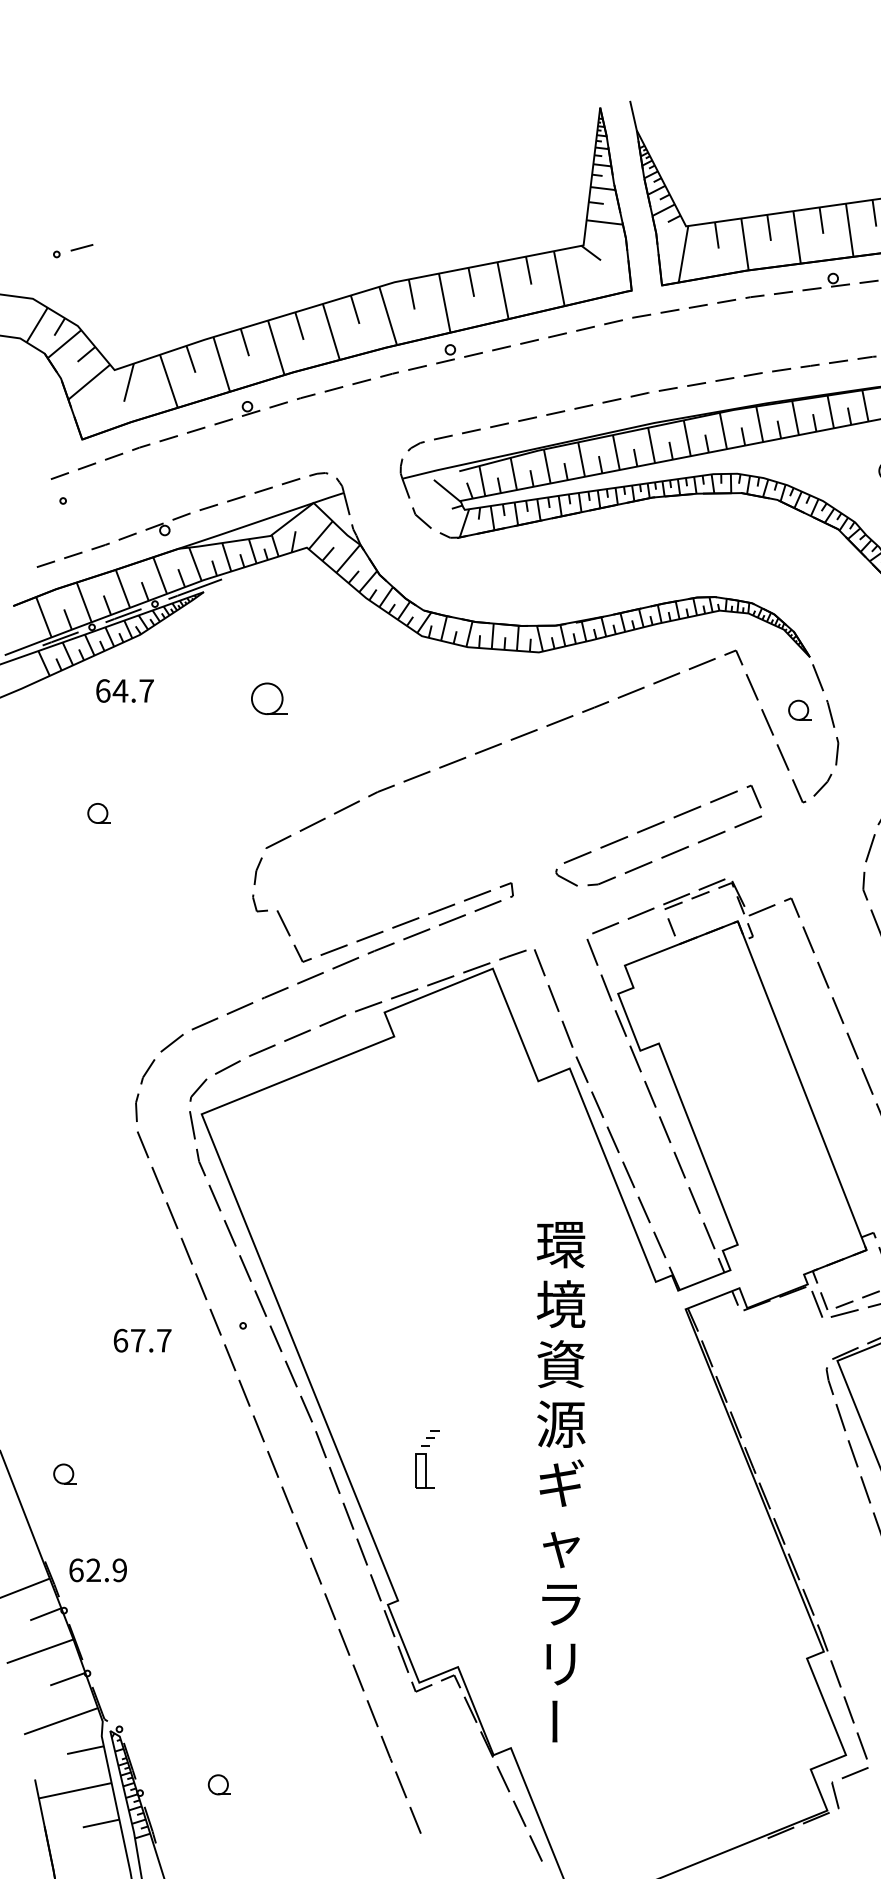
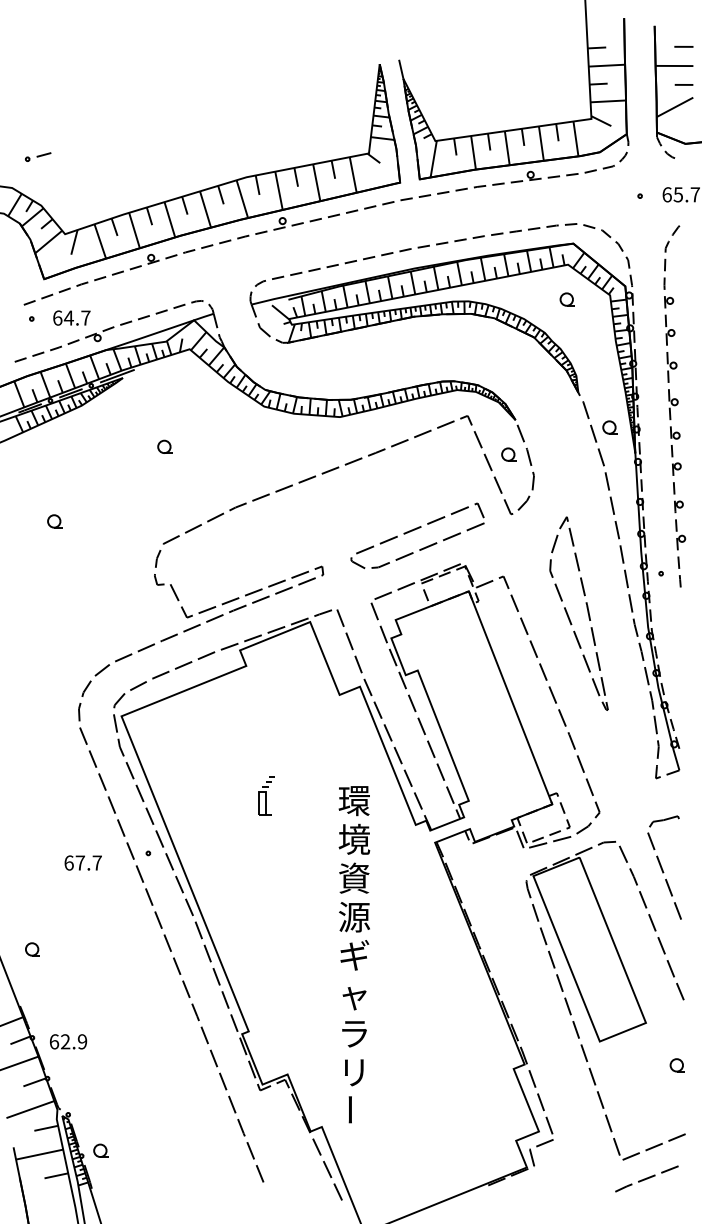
text: (124, 690) -> (71, 317), moved
part: (267, 697) -> (164, 446), size x0.62
part: (426, 1458) -> (266, 795), moved
text: (98, 1569) -> (68, 1041), moved
part: (218, 1784) -> (100, 1150), moved

